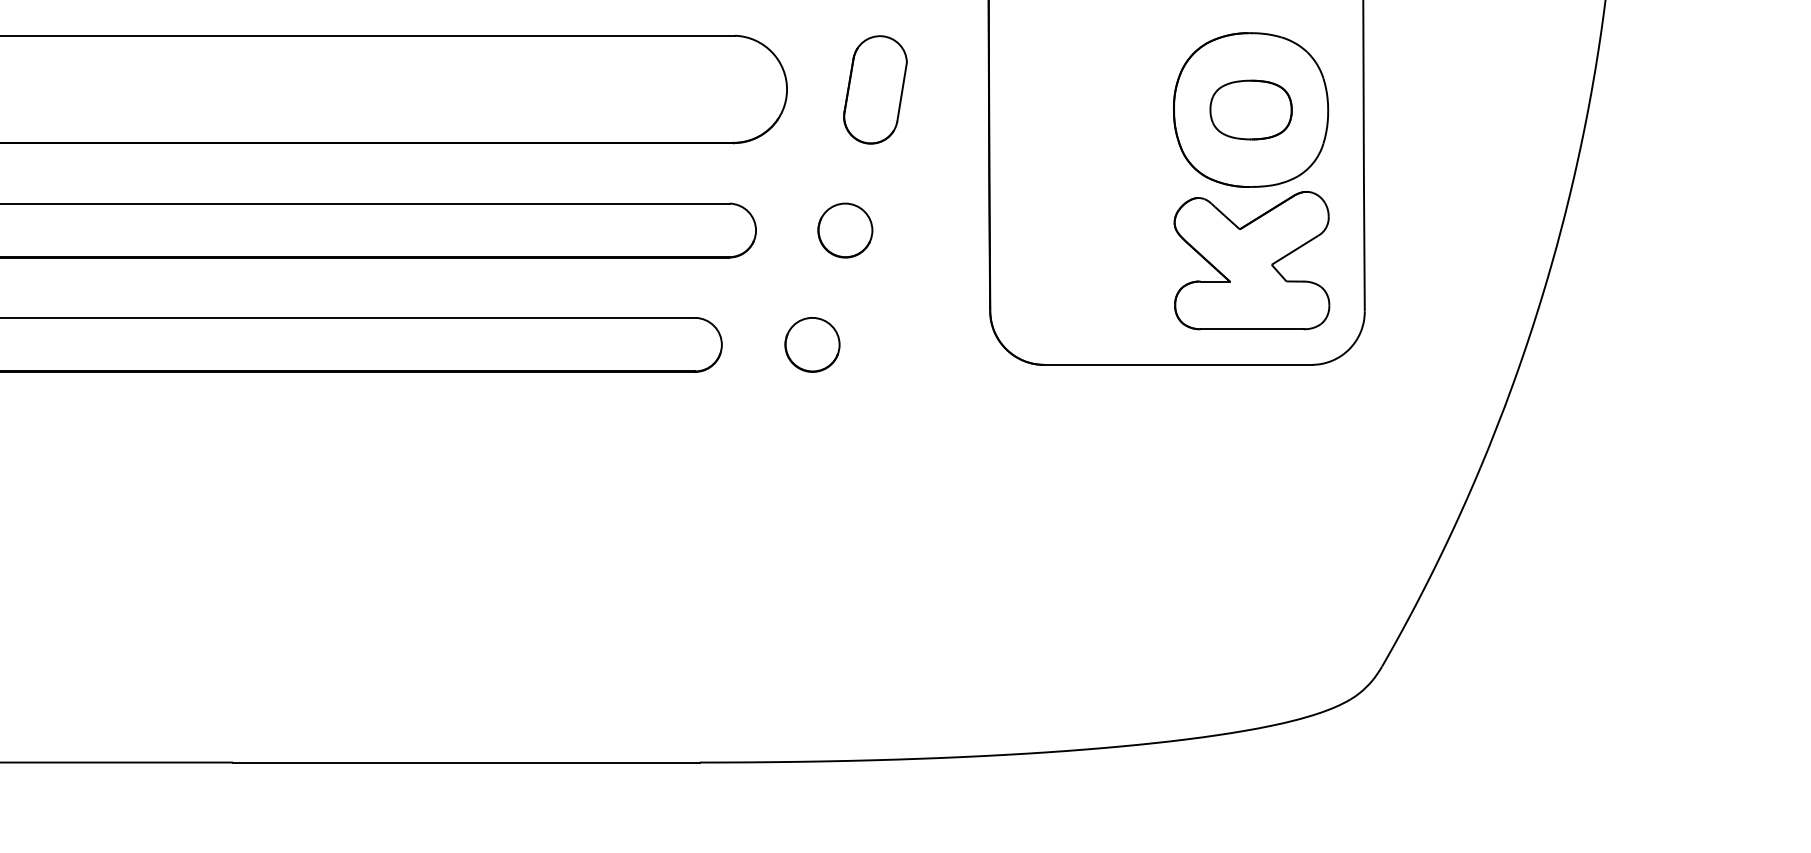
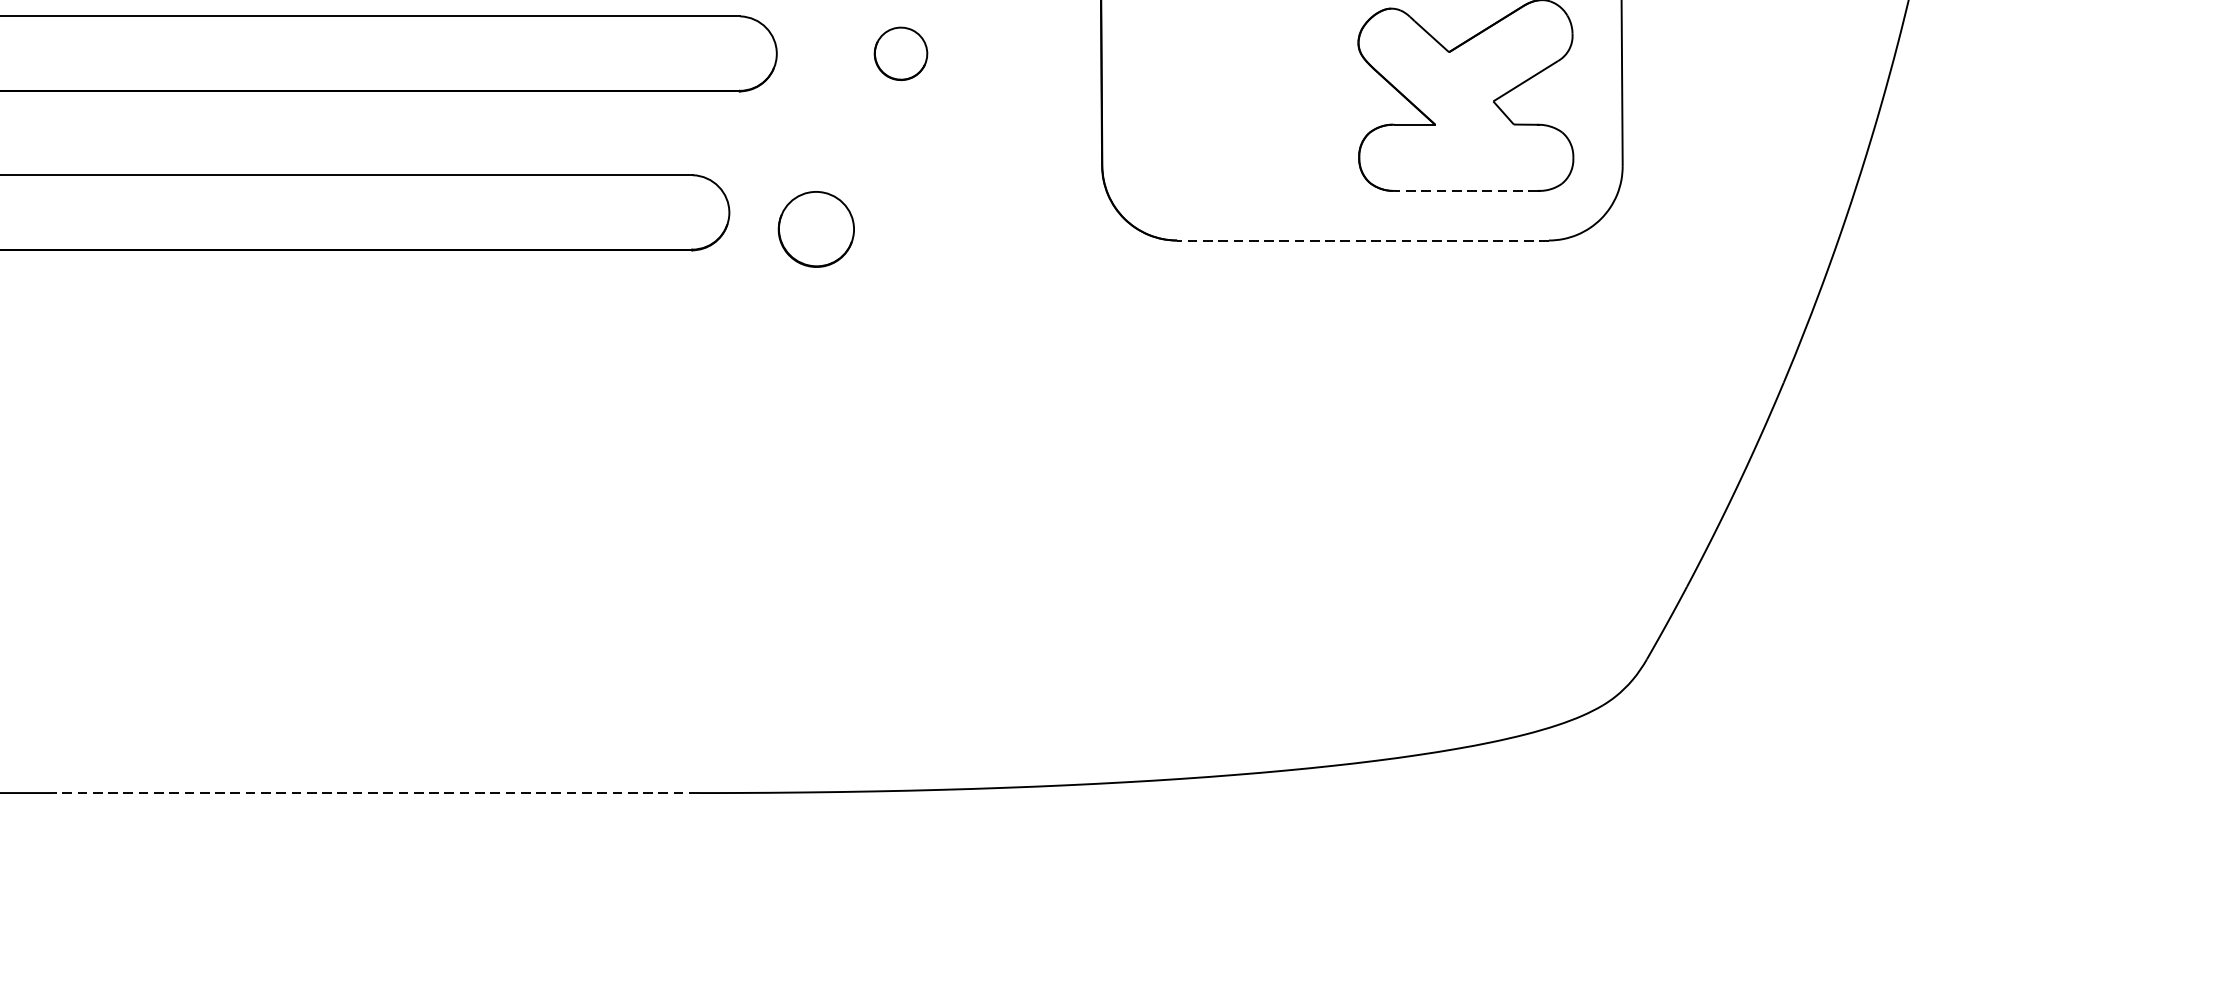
part: (845, 230) -> (901, 53), size x0.7
line: (1251, 329) -> (1465, 191), solid -> dashed
part: (812, 344) -> (816, 228), moved
line: (1177, 364) -> (1362, 239), solid -> dashed
line: (465, 762) -> (373, 792), solid -> dashed

